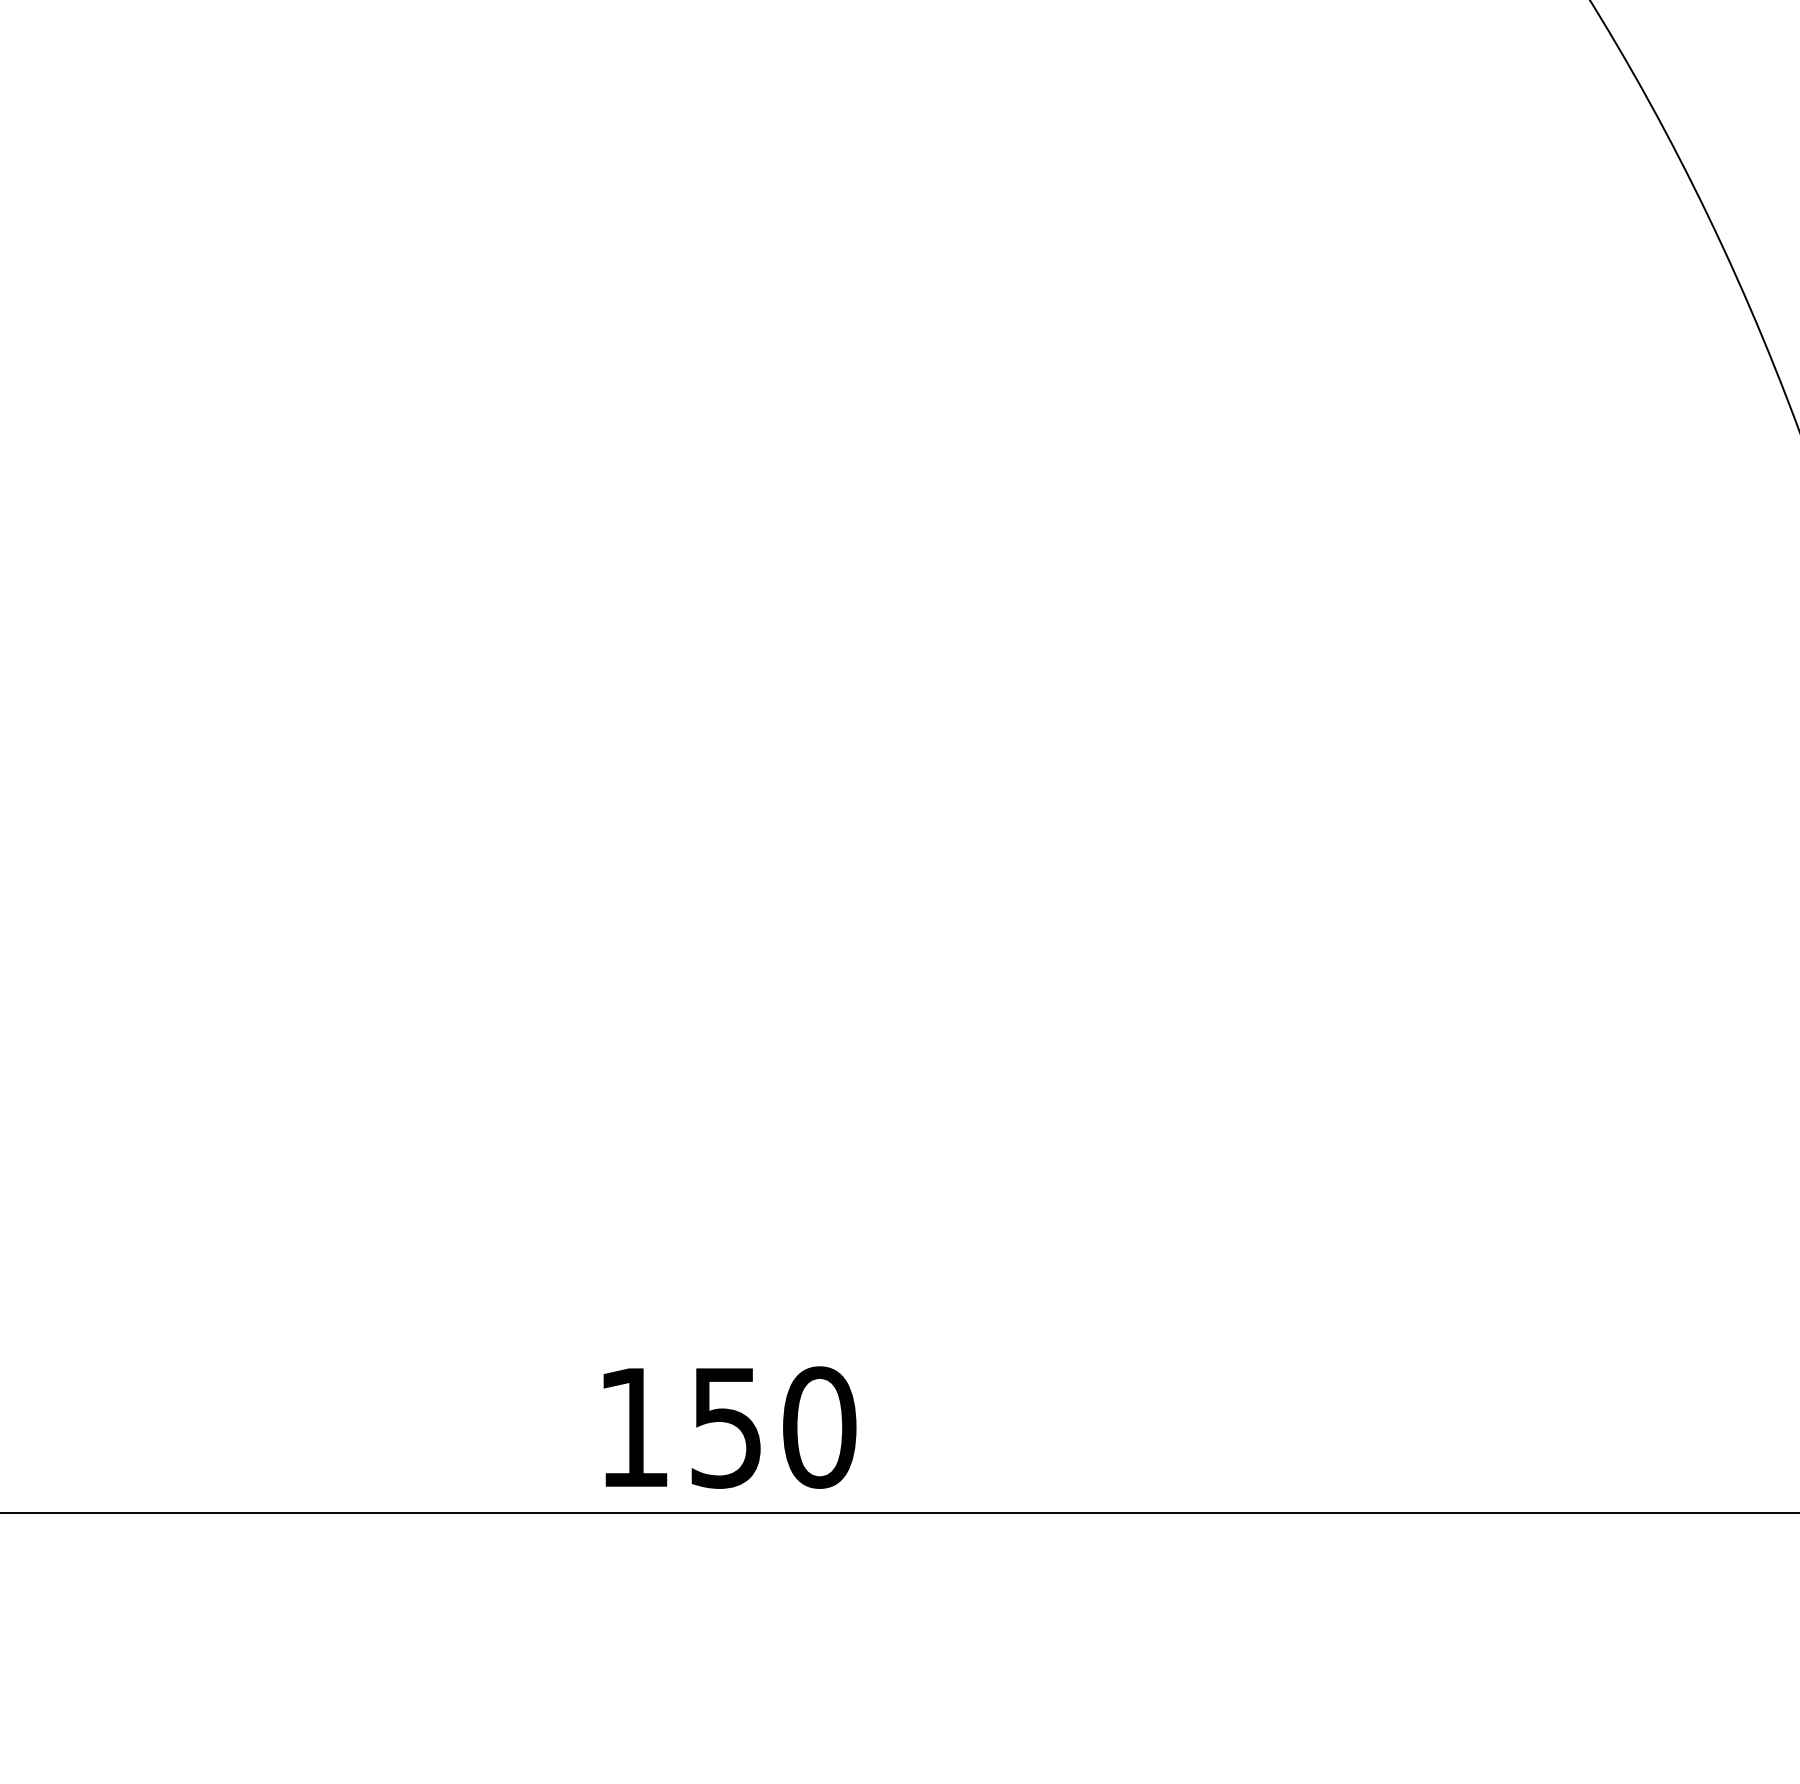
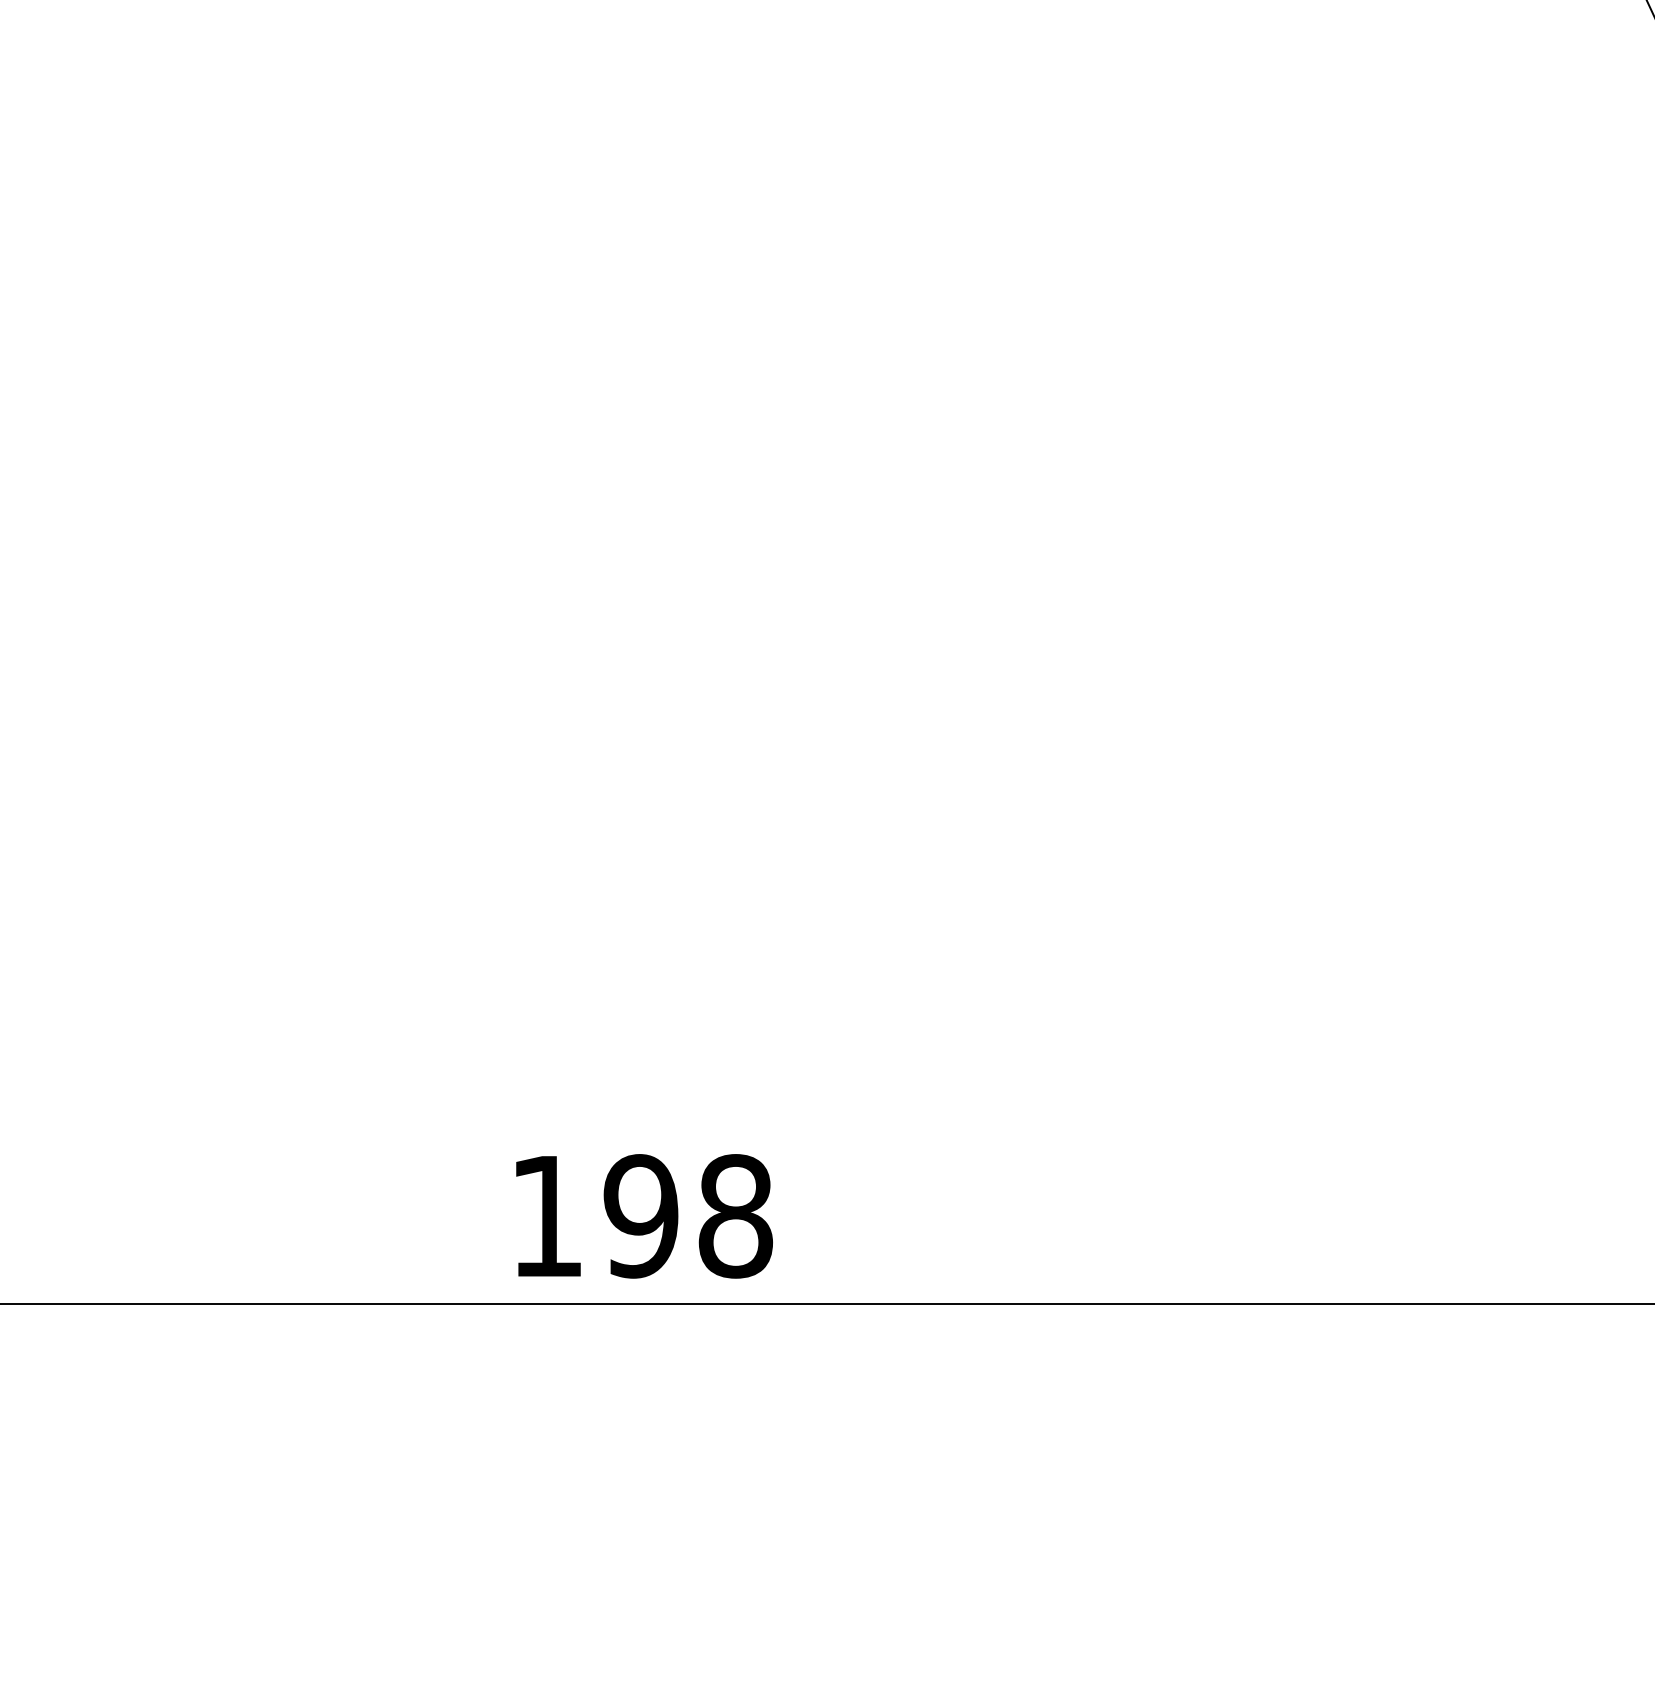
text: (772, 1427) -> (687, 1216), 150 -> 198

